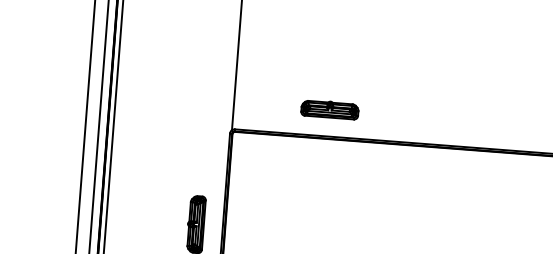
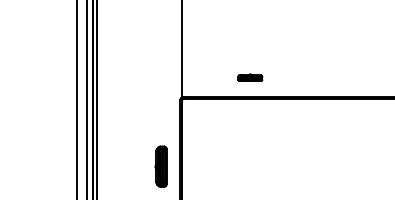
part: (330, 109) -> (250, 77), size x0.6

